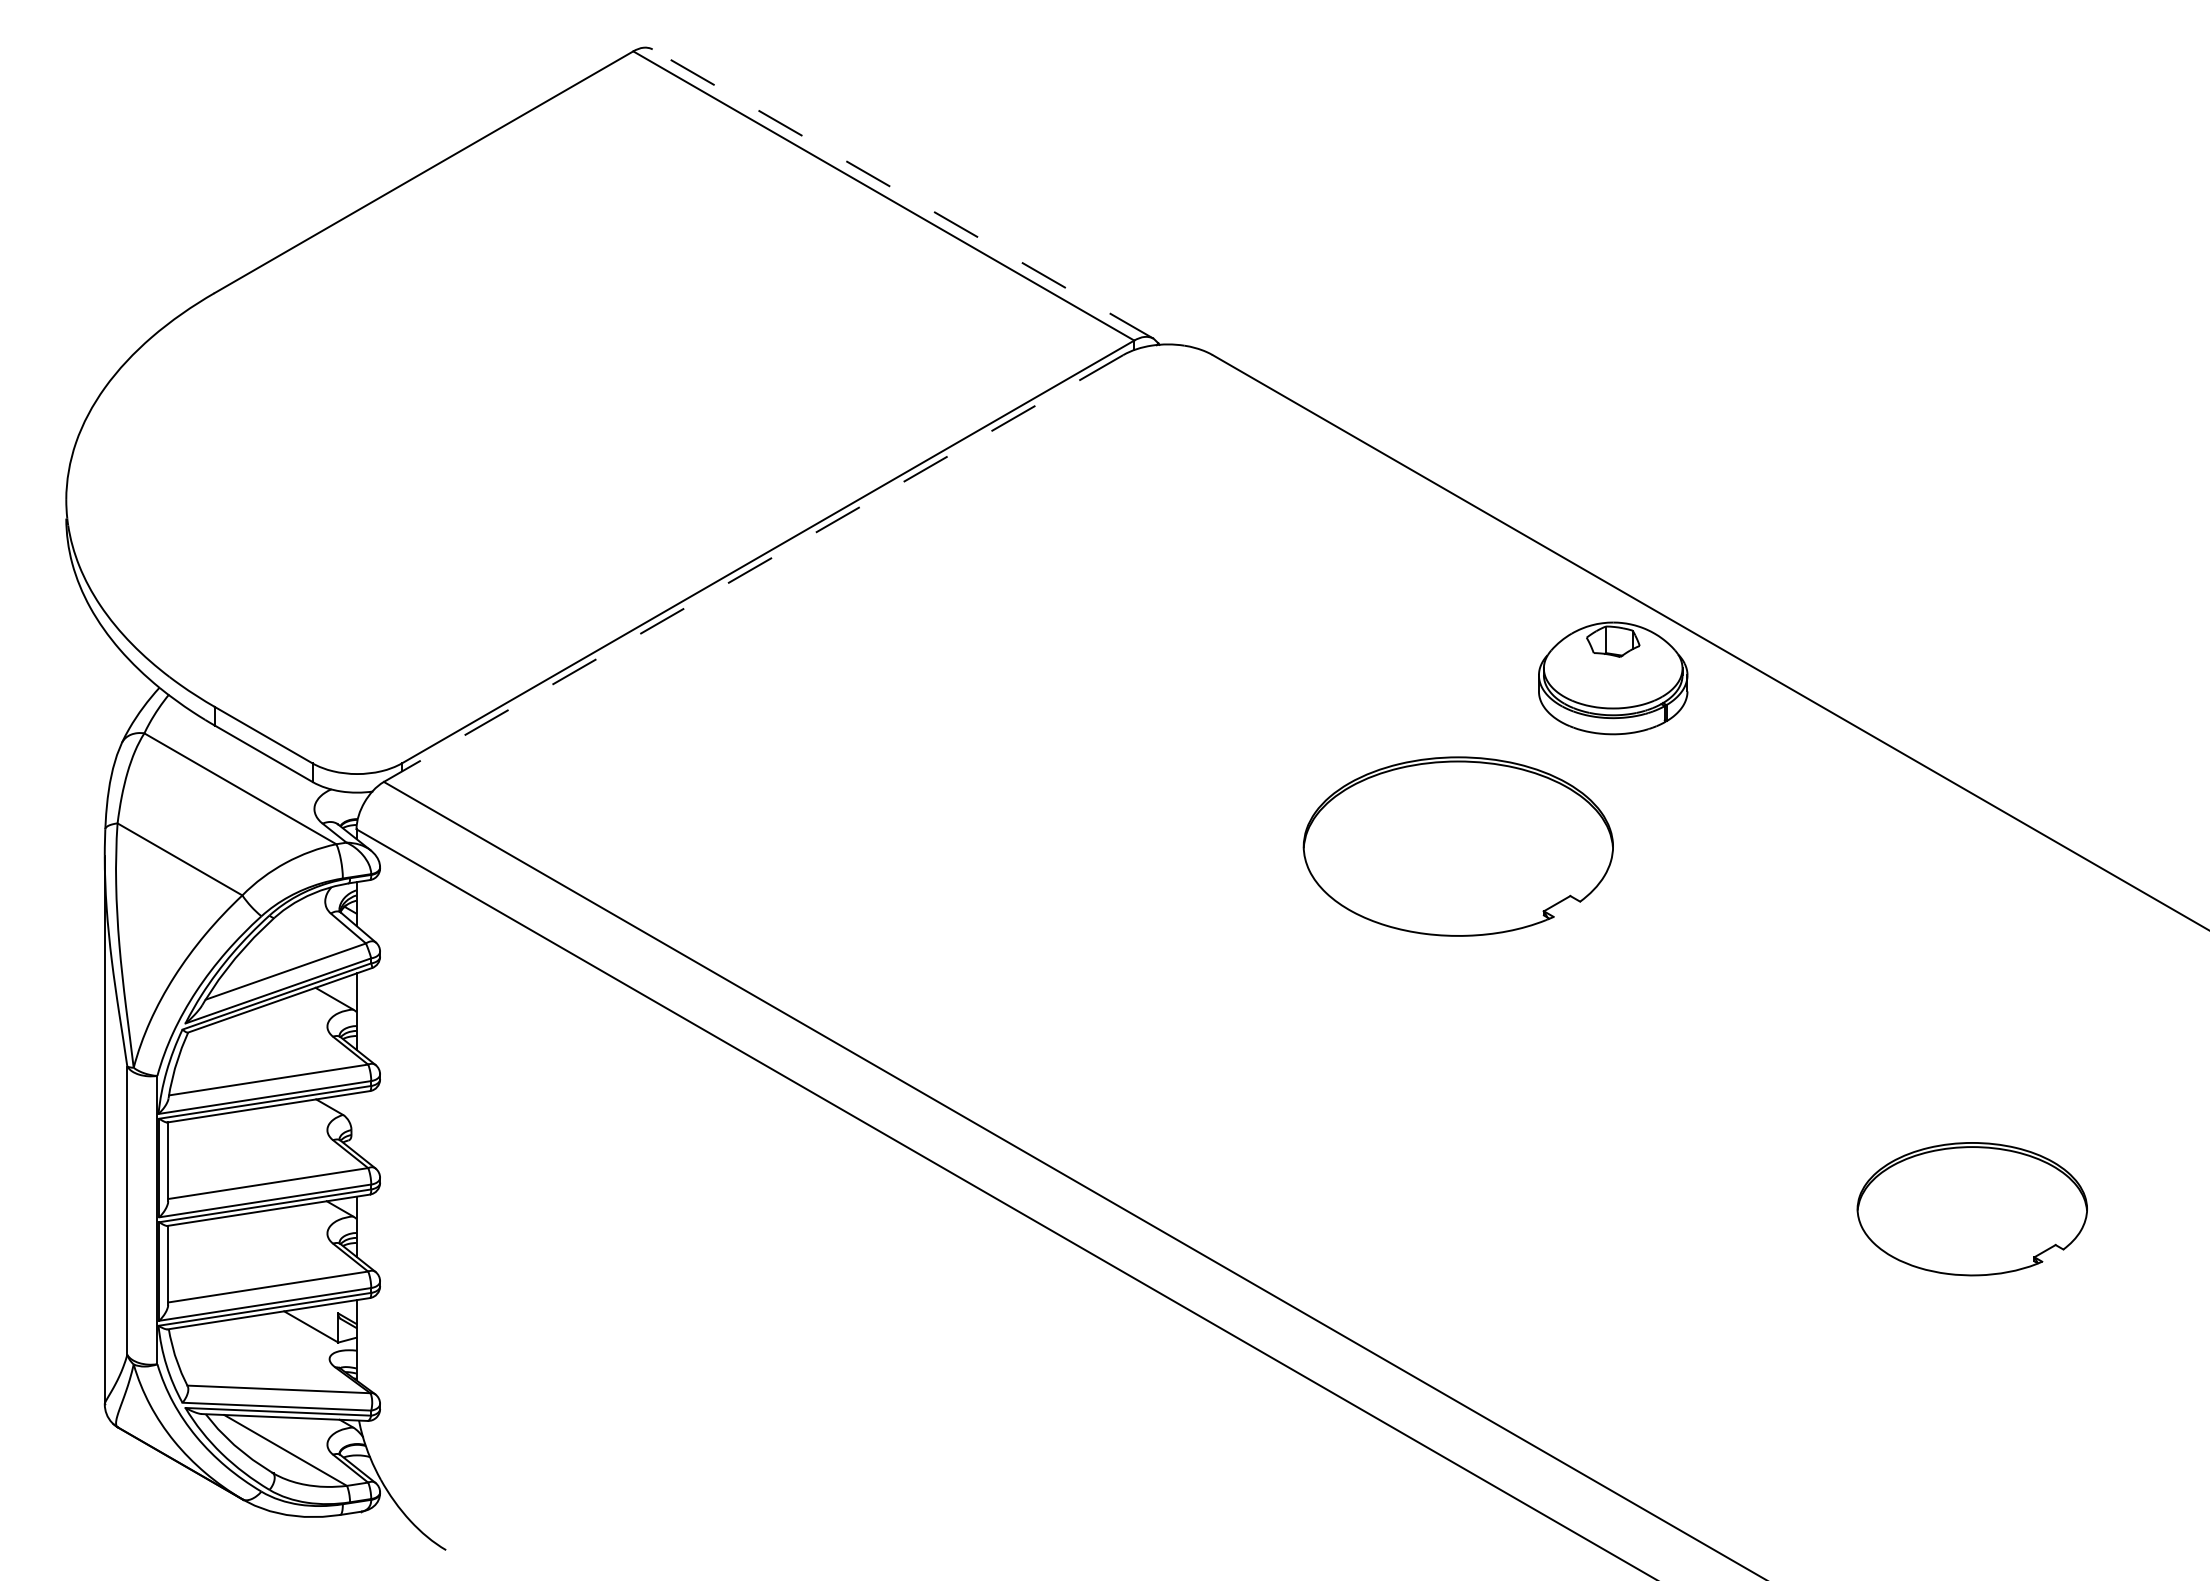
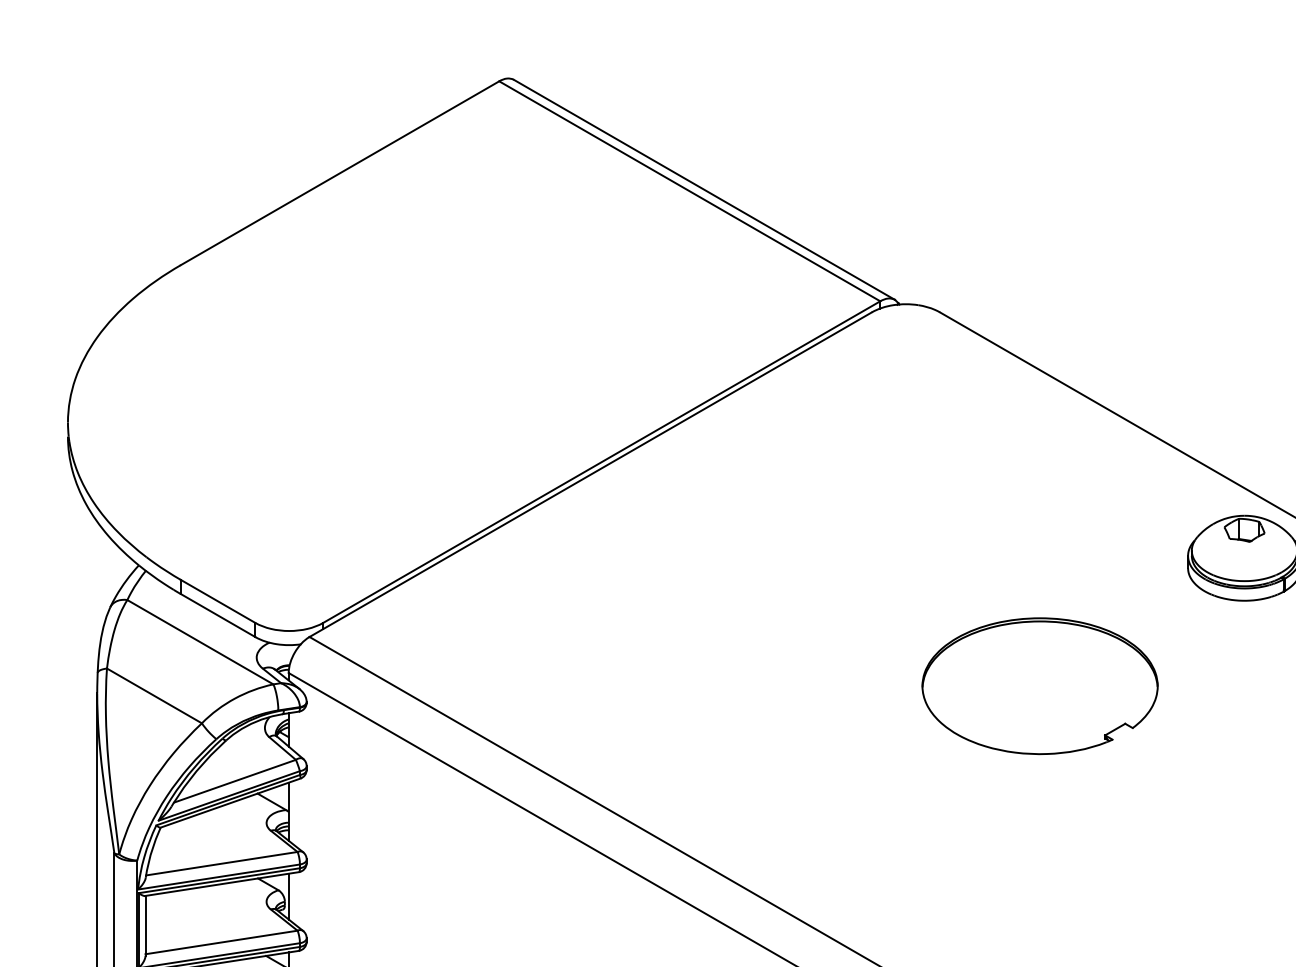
line: (902, 193) -> (703, 189), dashed -> solid
line: (753, 568) -> (590, 474), dashed -> solid
part: (1457, 846) -> (1039, 686), moved
line: (356, 1123) -> (288, 896), added

